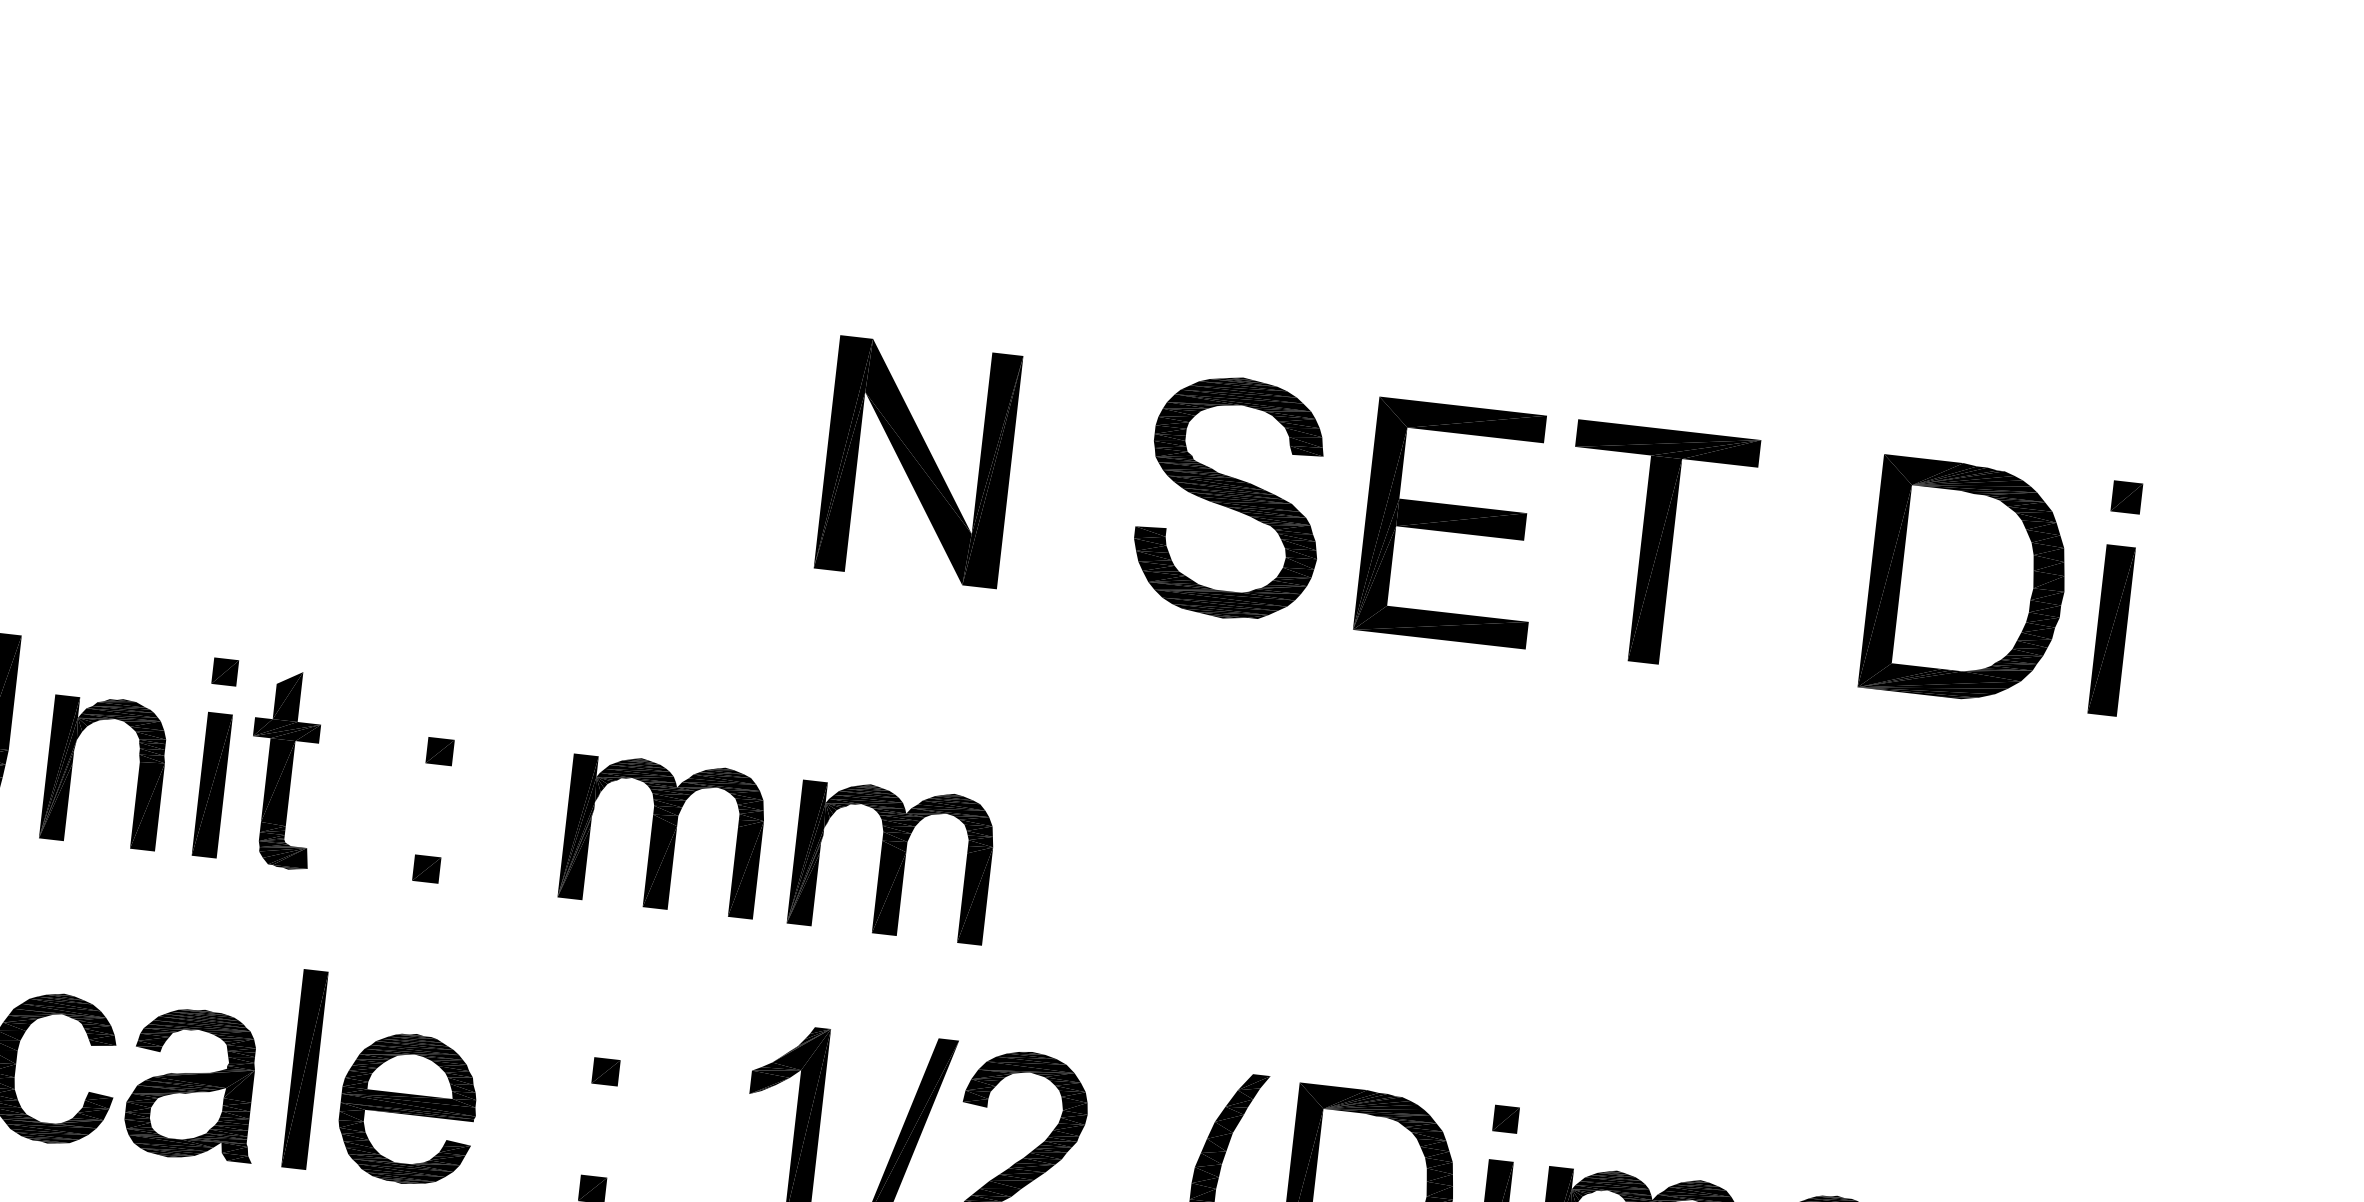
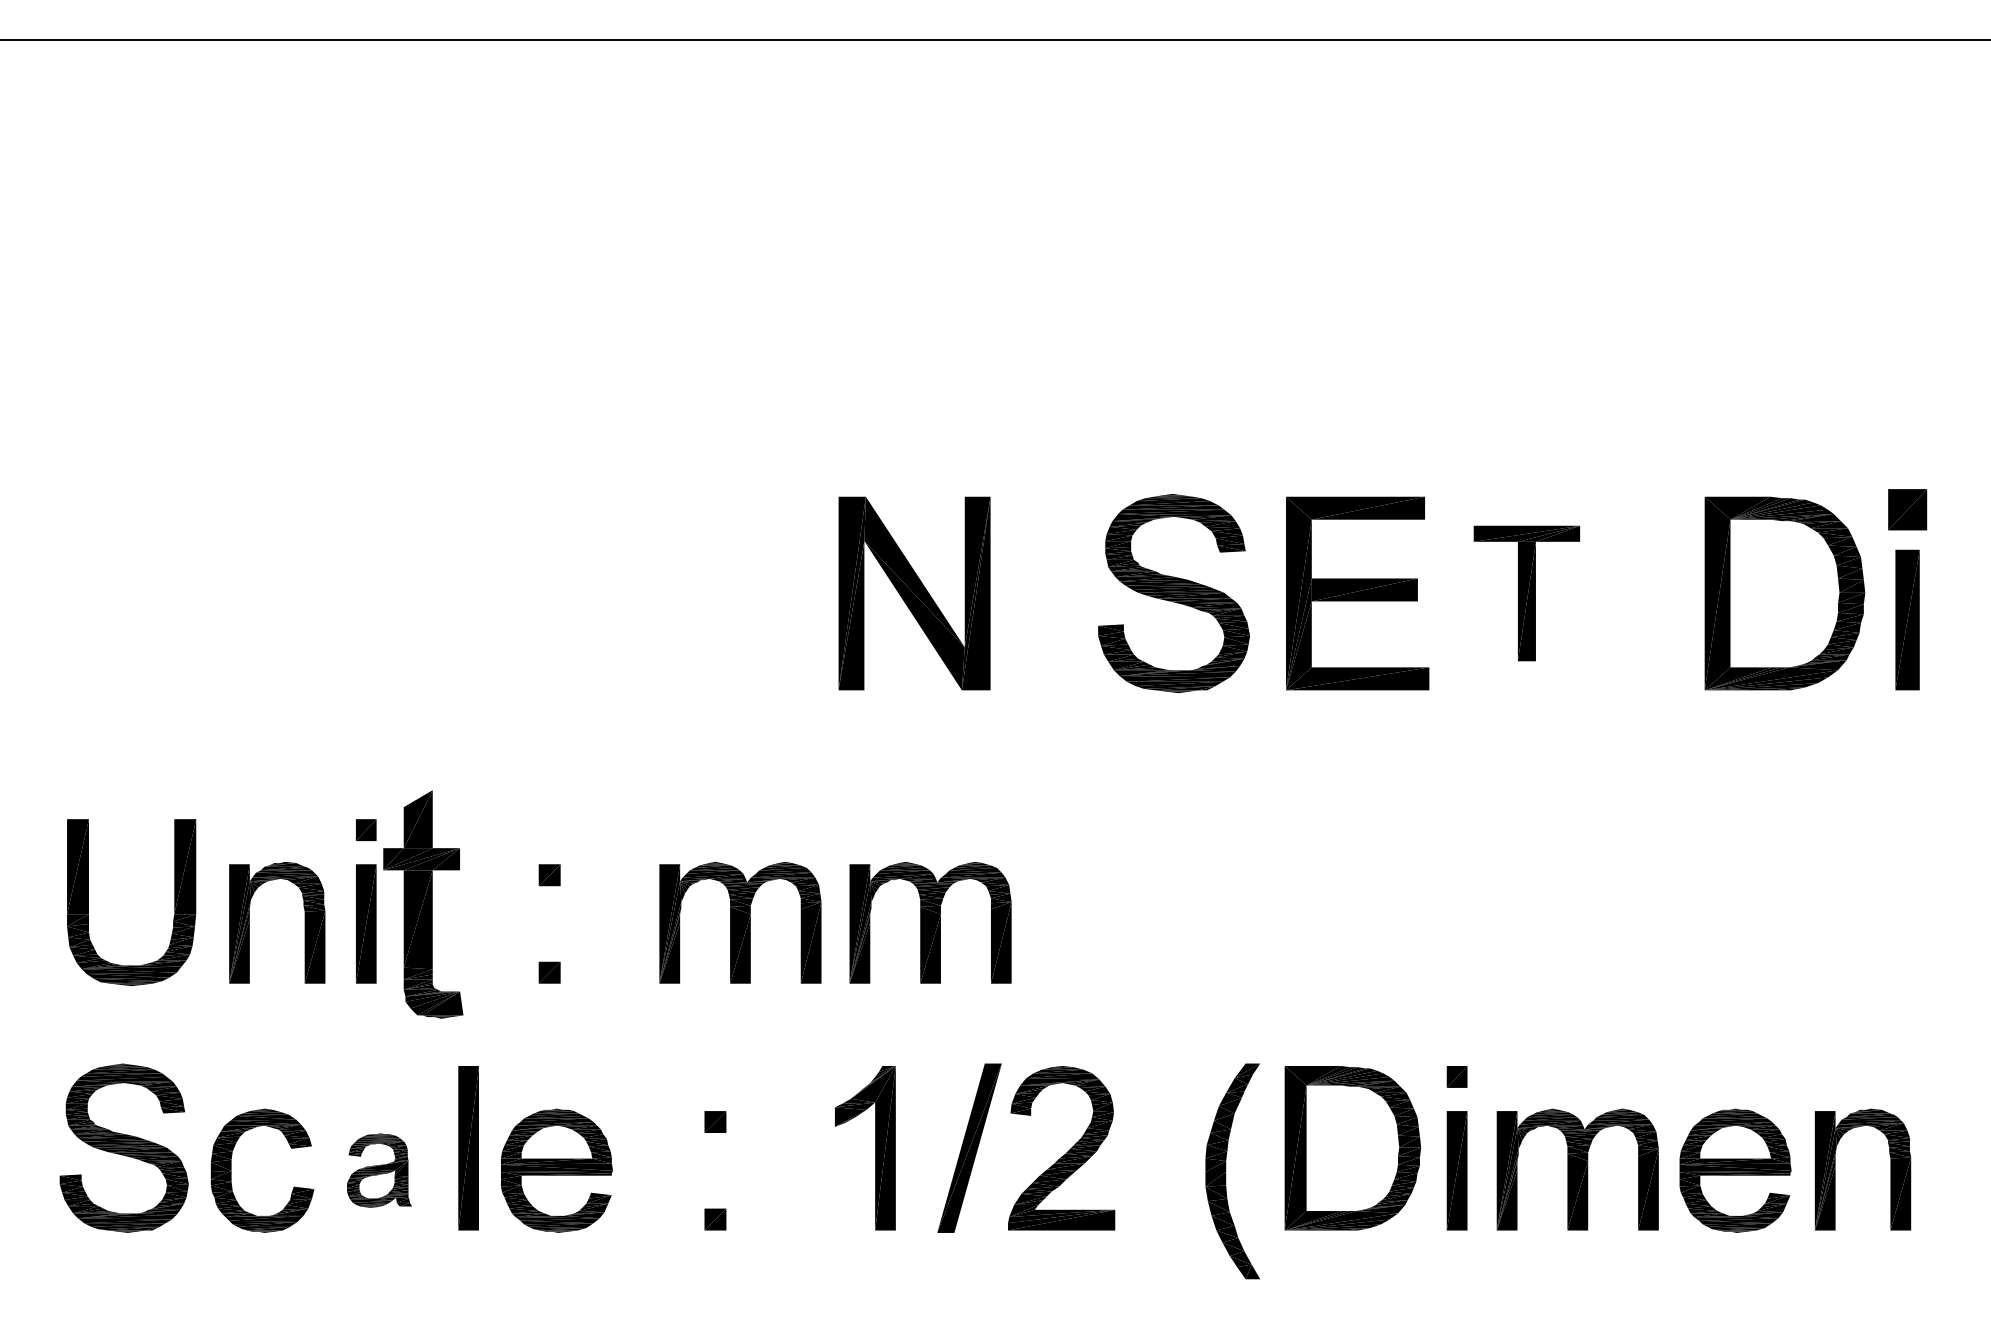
part: (2126, 497) -> (1907, 509), size x1.6
part: (1656, 546) -> (1526, 593), size x0.7
part: (284, 769) -> (423, 904), size x1.4
part: (194, 1084) -> (379, 1170), size x0.6

